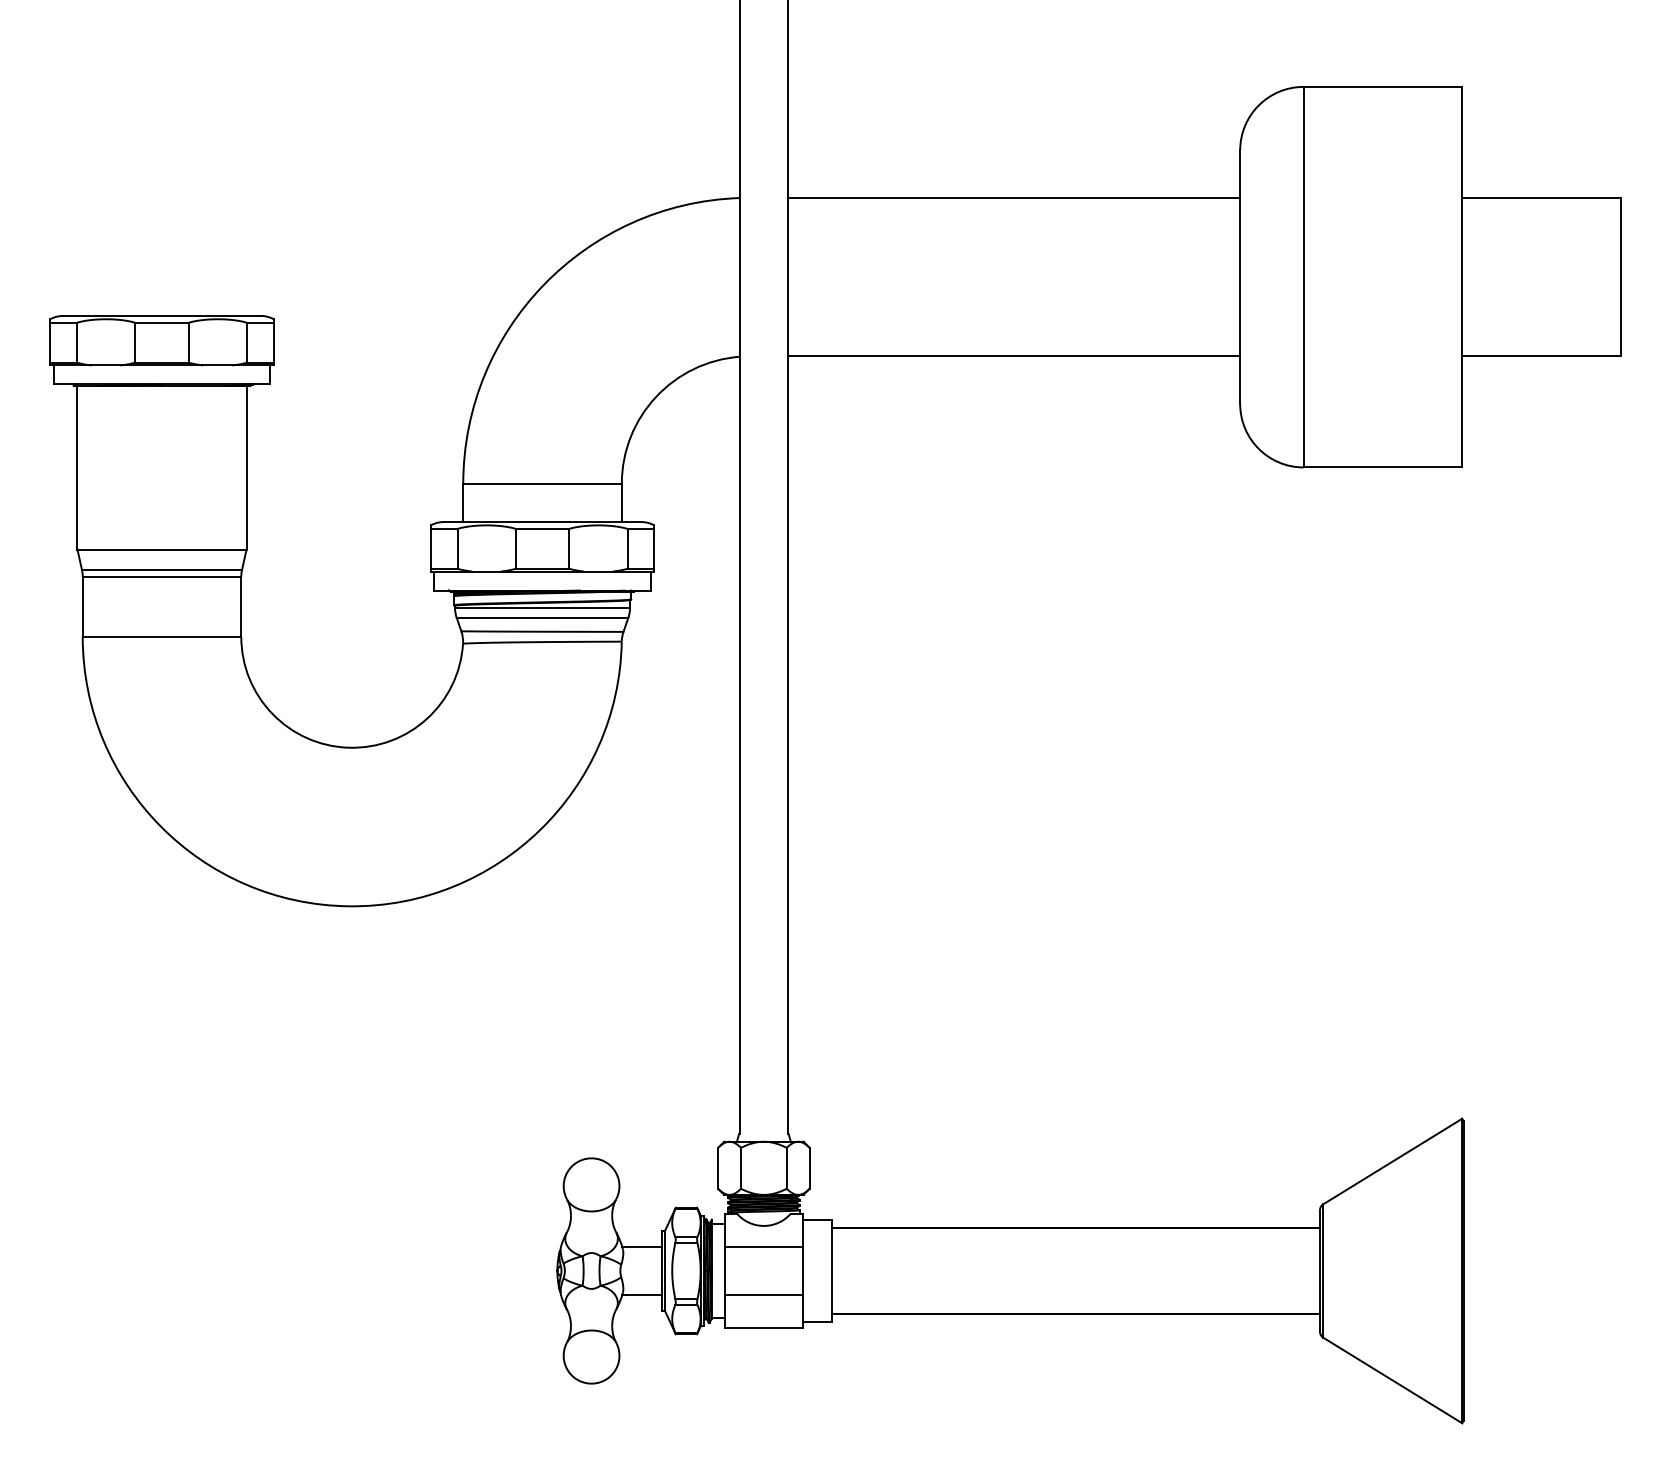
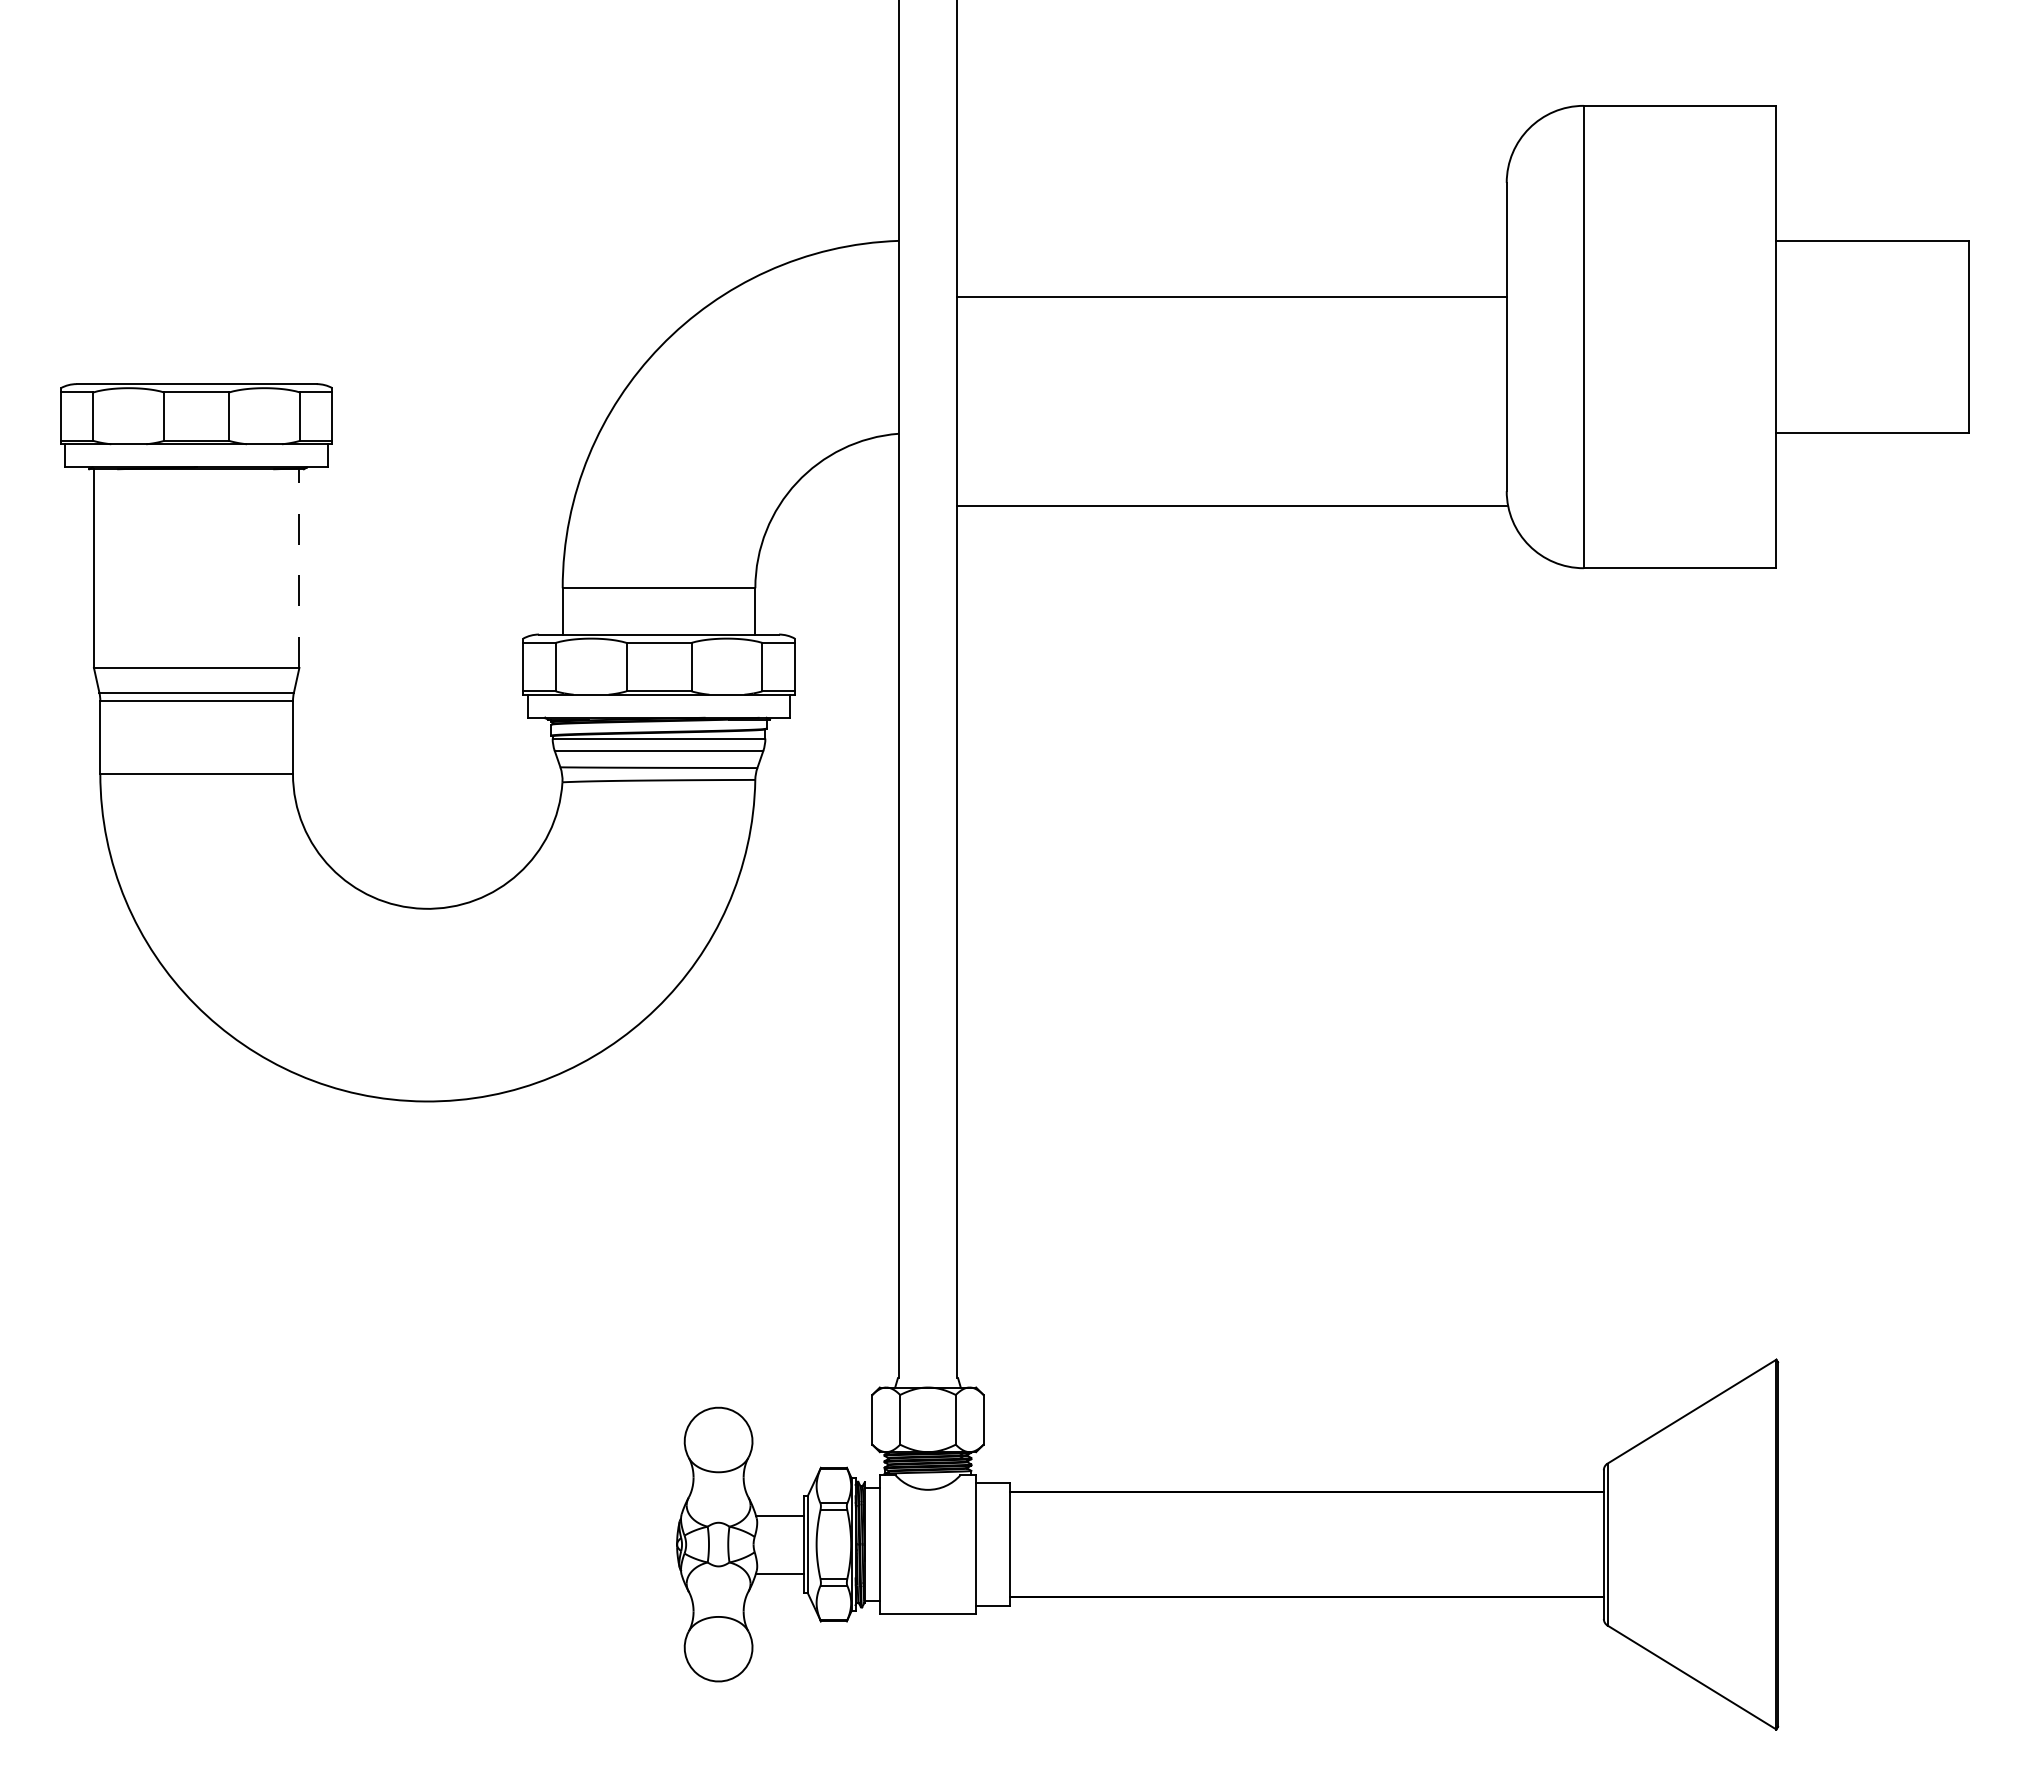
line: (1013, 197) -> (1231, 296), moved
line: (1013, 356) -> (1231, 506), moved
line: (246, 467) -> (299, 568), solid -> dashed
line: (763, 1247) -> (927, 1515), removed
line: (763, 1294) -> (927, 1573), removed

